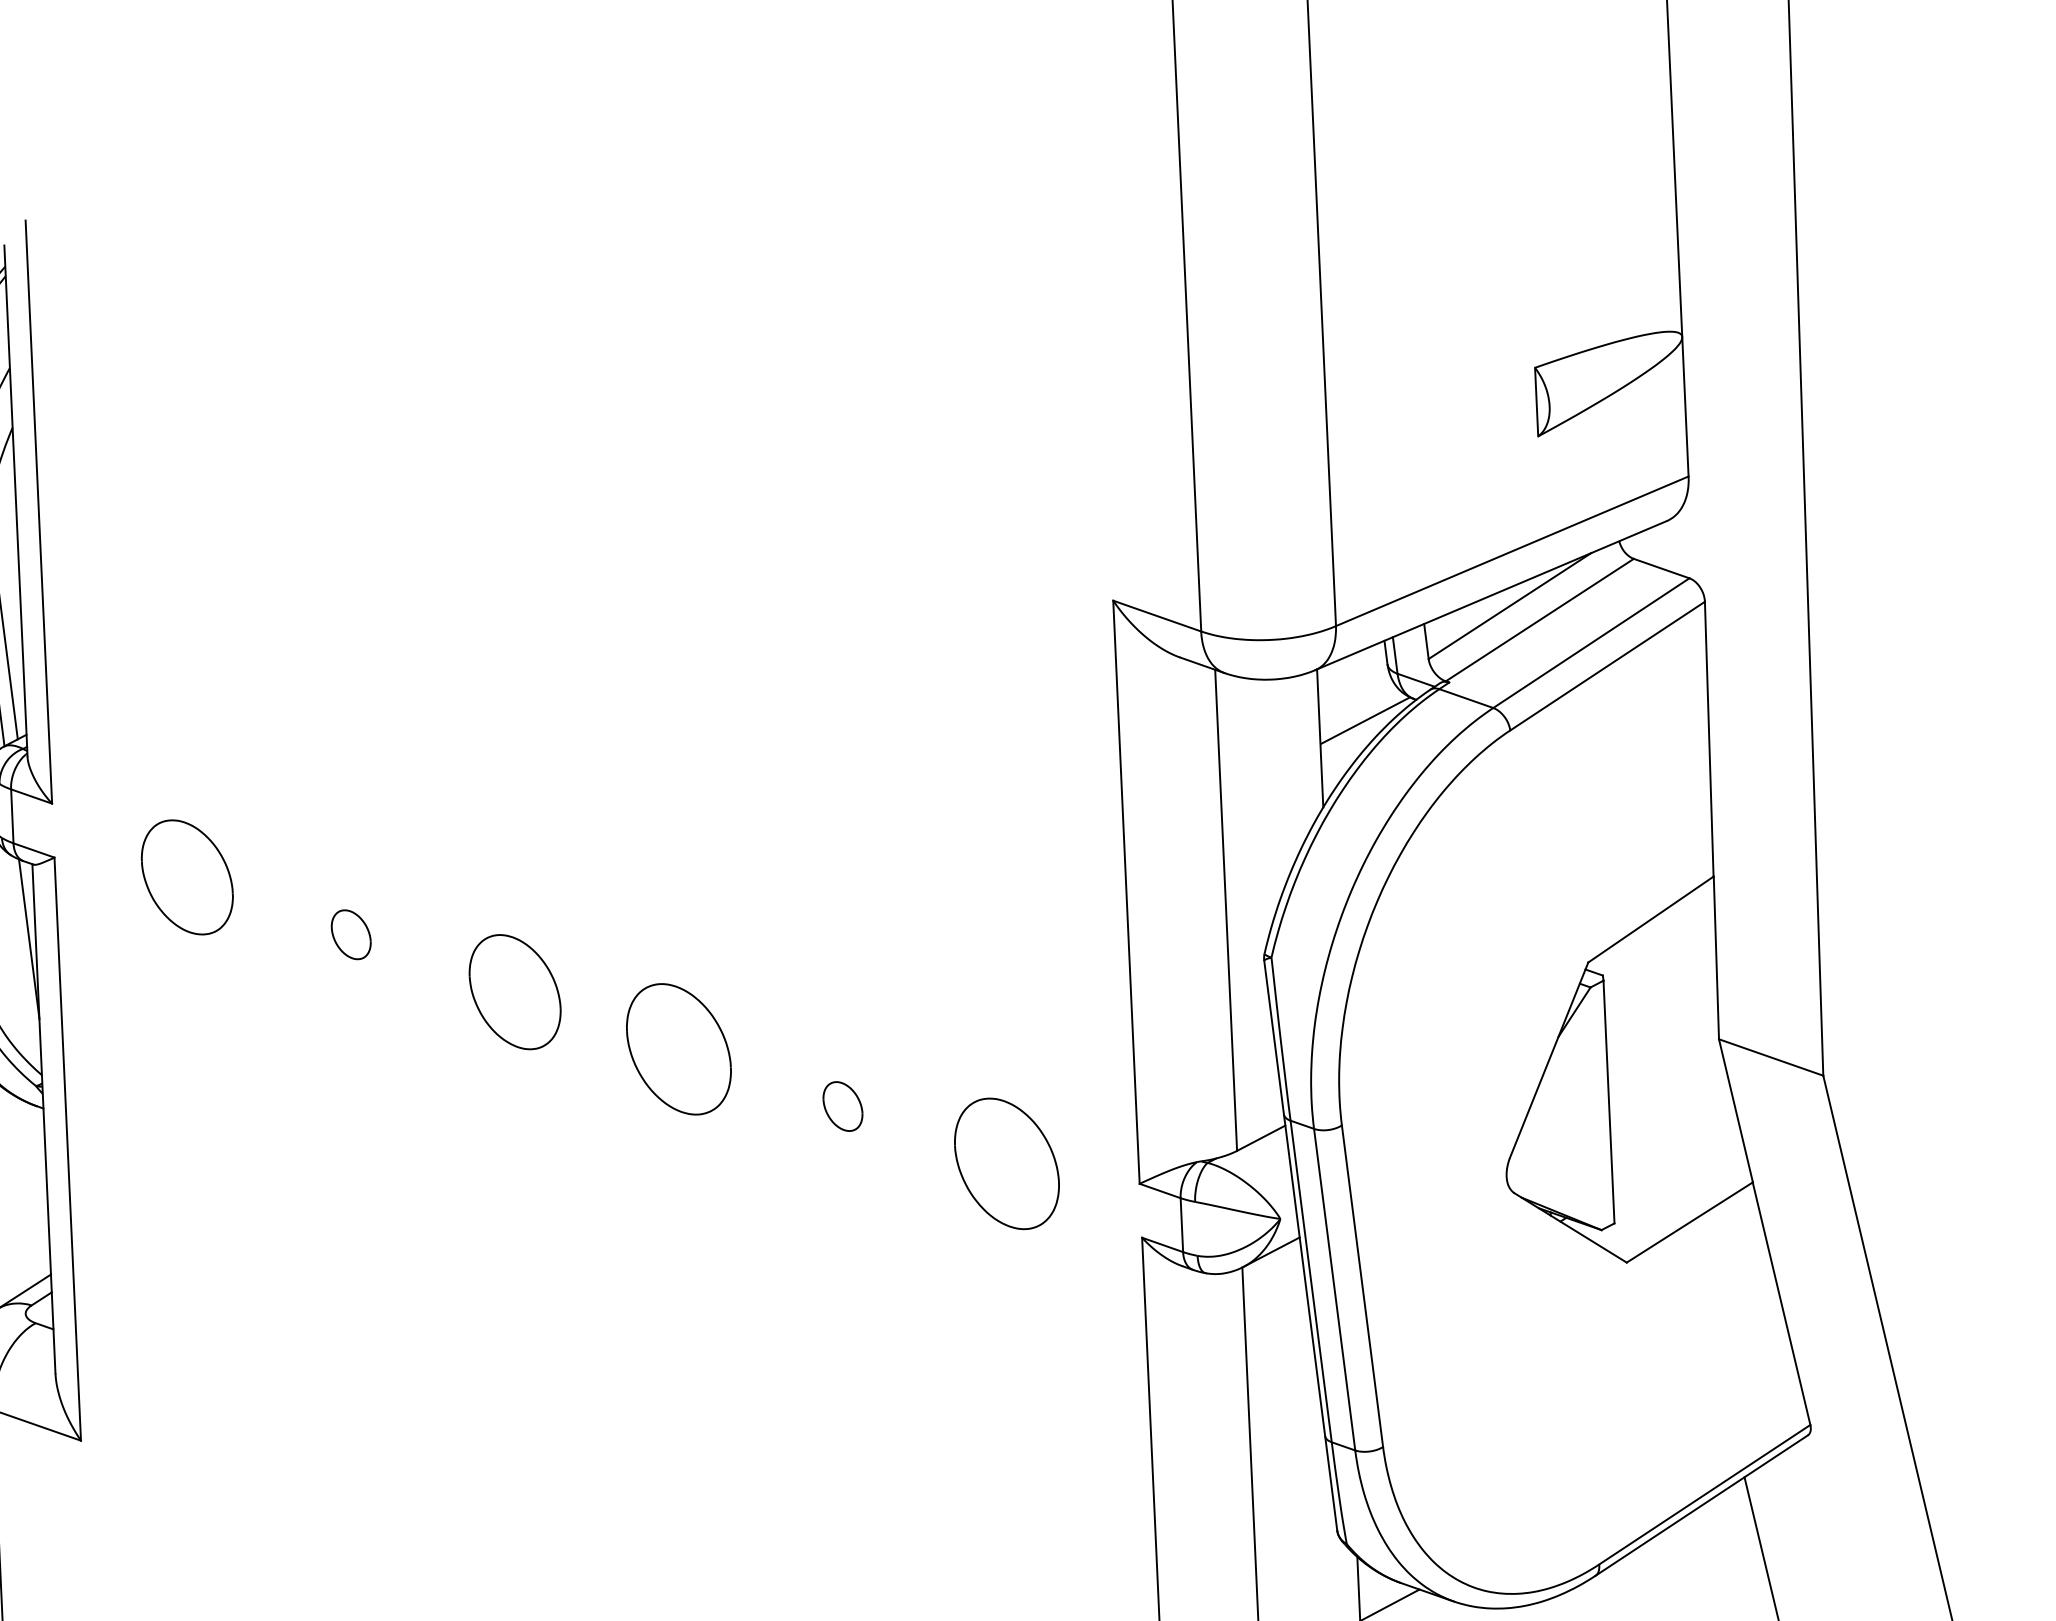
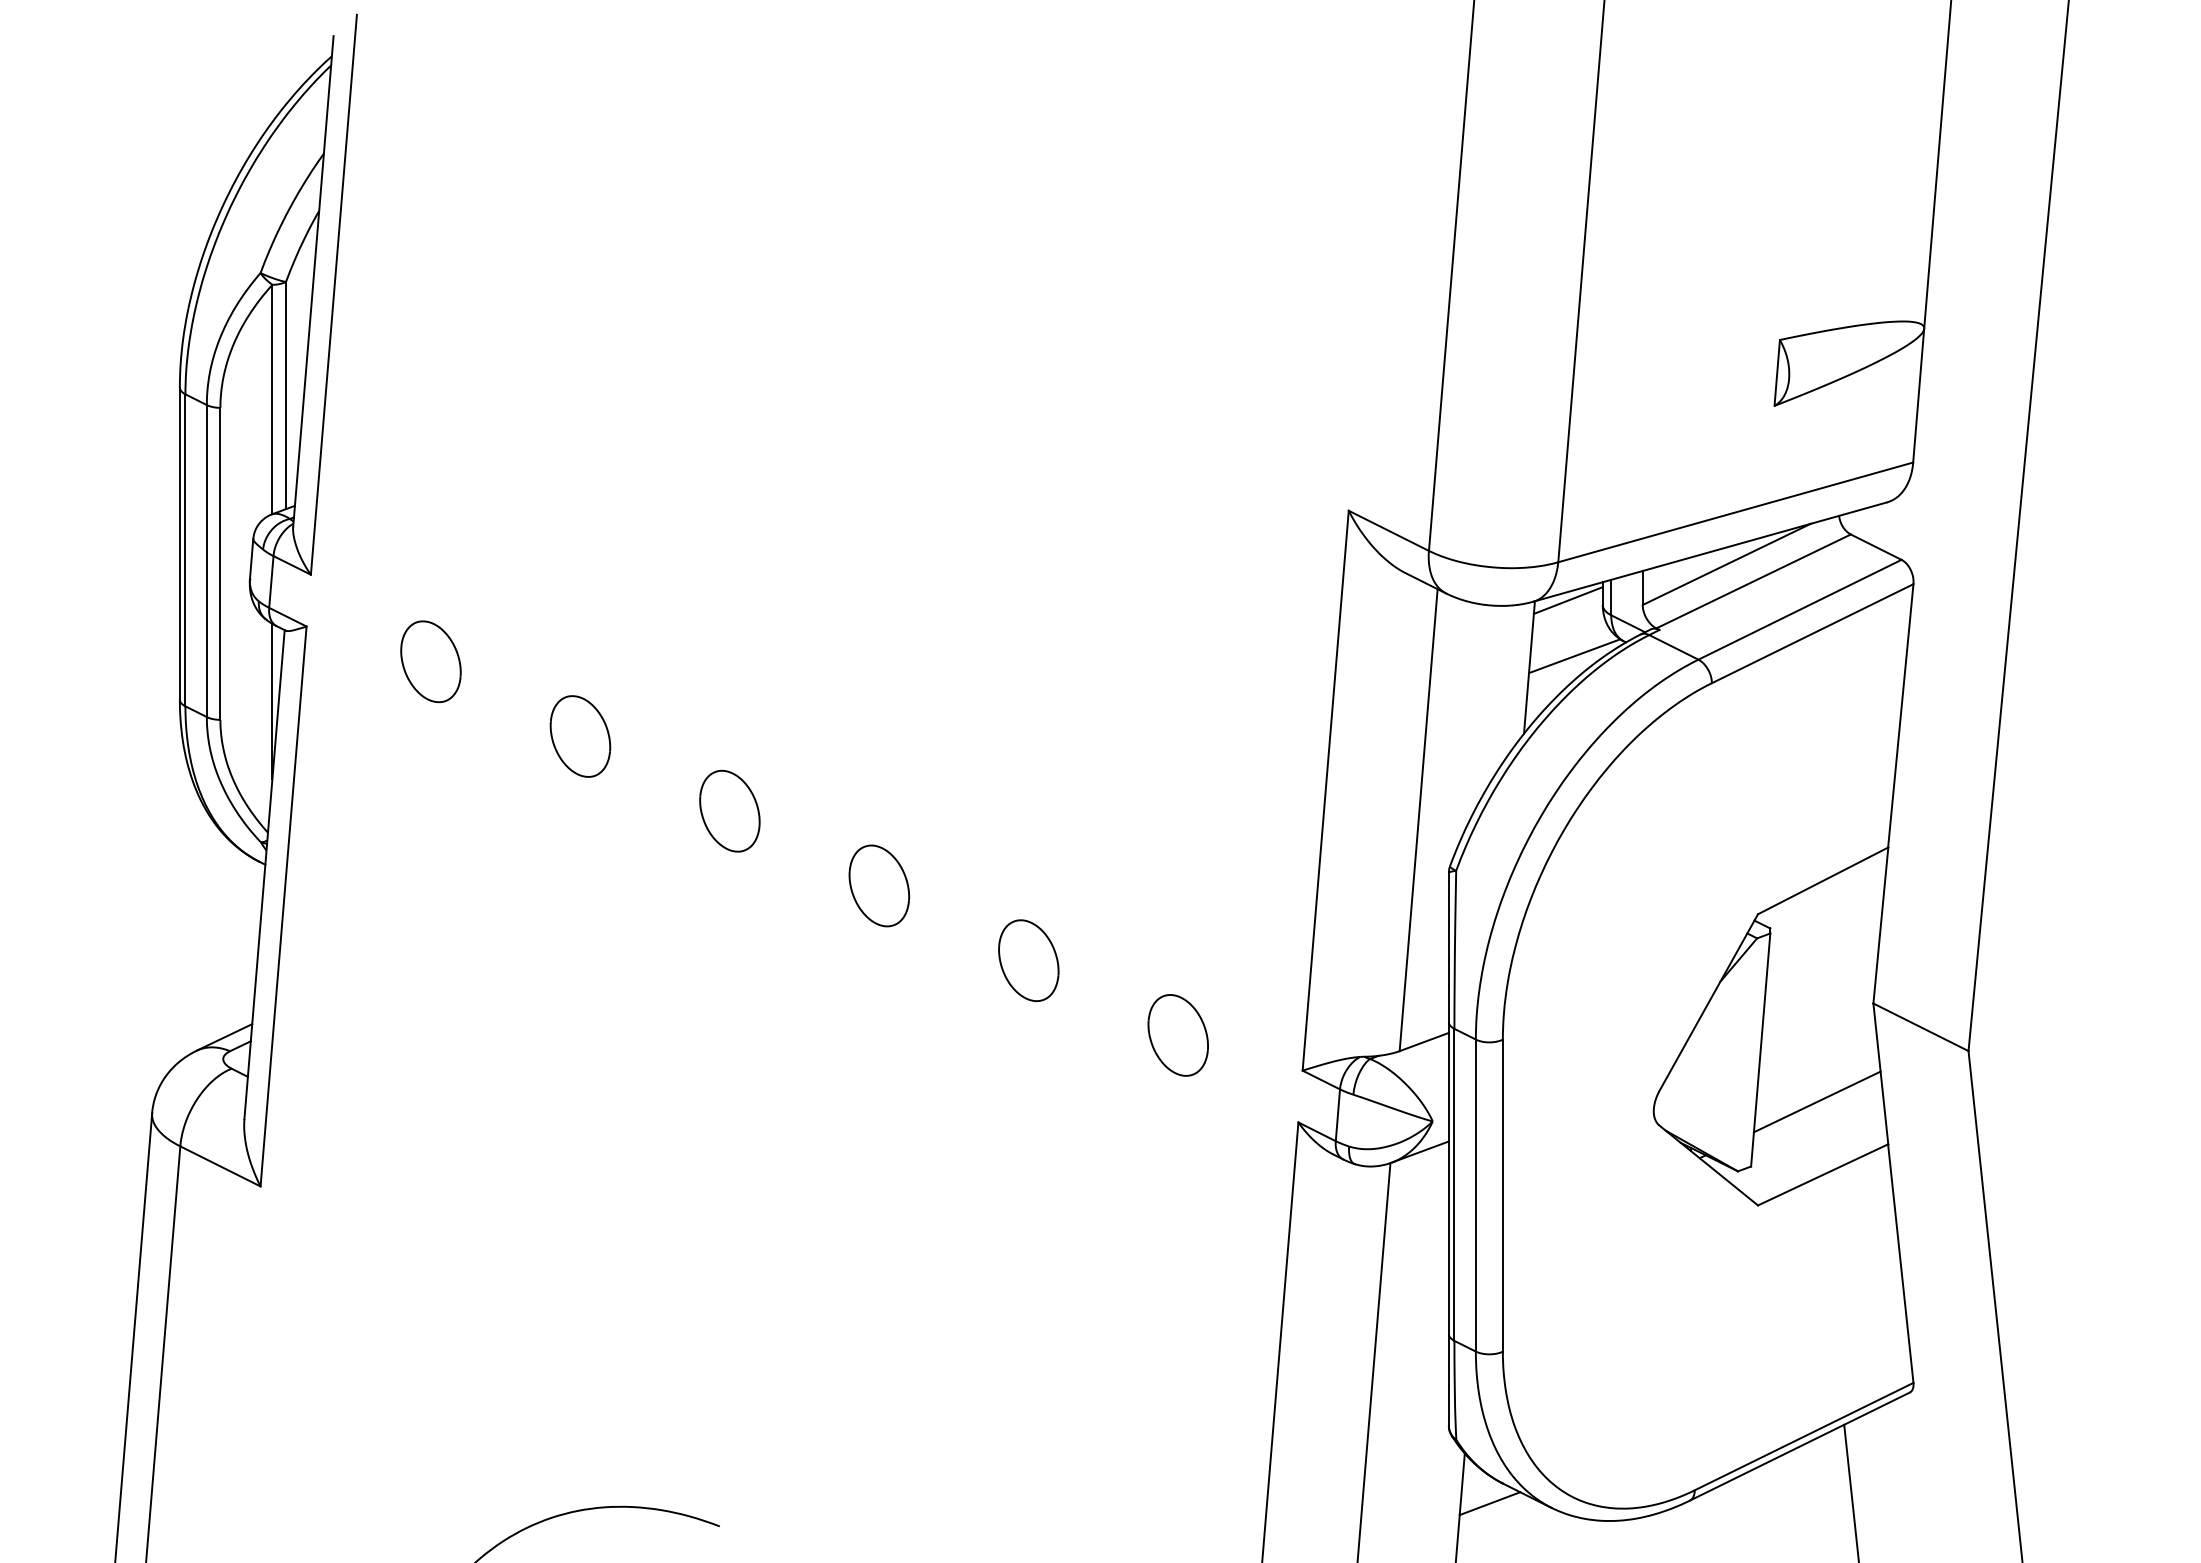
line: (1350, 664) -> (1567, 600), added
part: (186, 877) -> (430, 661), size x0.71
part: (351, 934) -> (580, 736), size x1.67
part: (514, 991) -> (729, 810), size x0.71
part: (679, 1048) -> (879, 885), size x0.62
part: (842, 1106) -> (1028, 960), size x1.67
line: (1673, 1147) -> (1816, 1101), added
part: (1006, 1164) -> (1177, 1035), size x0.62

